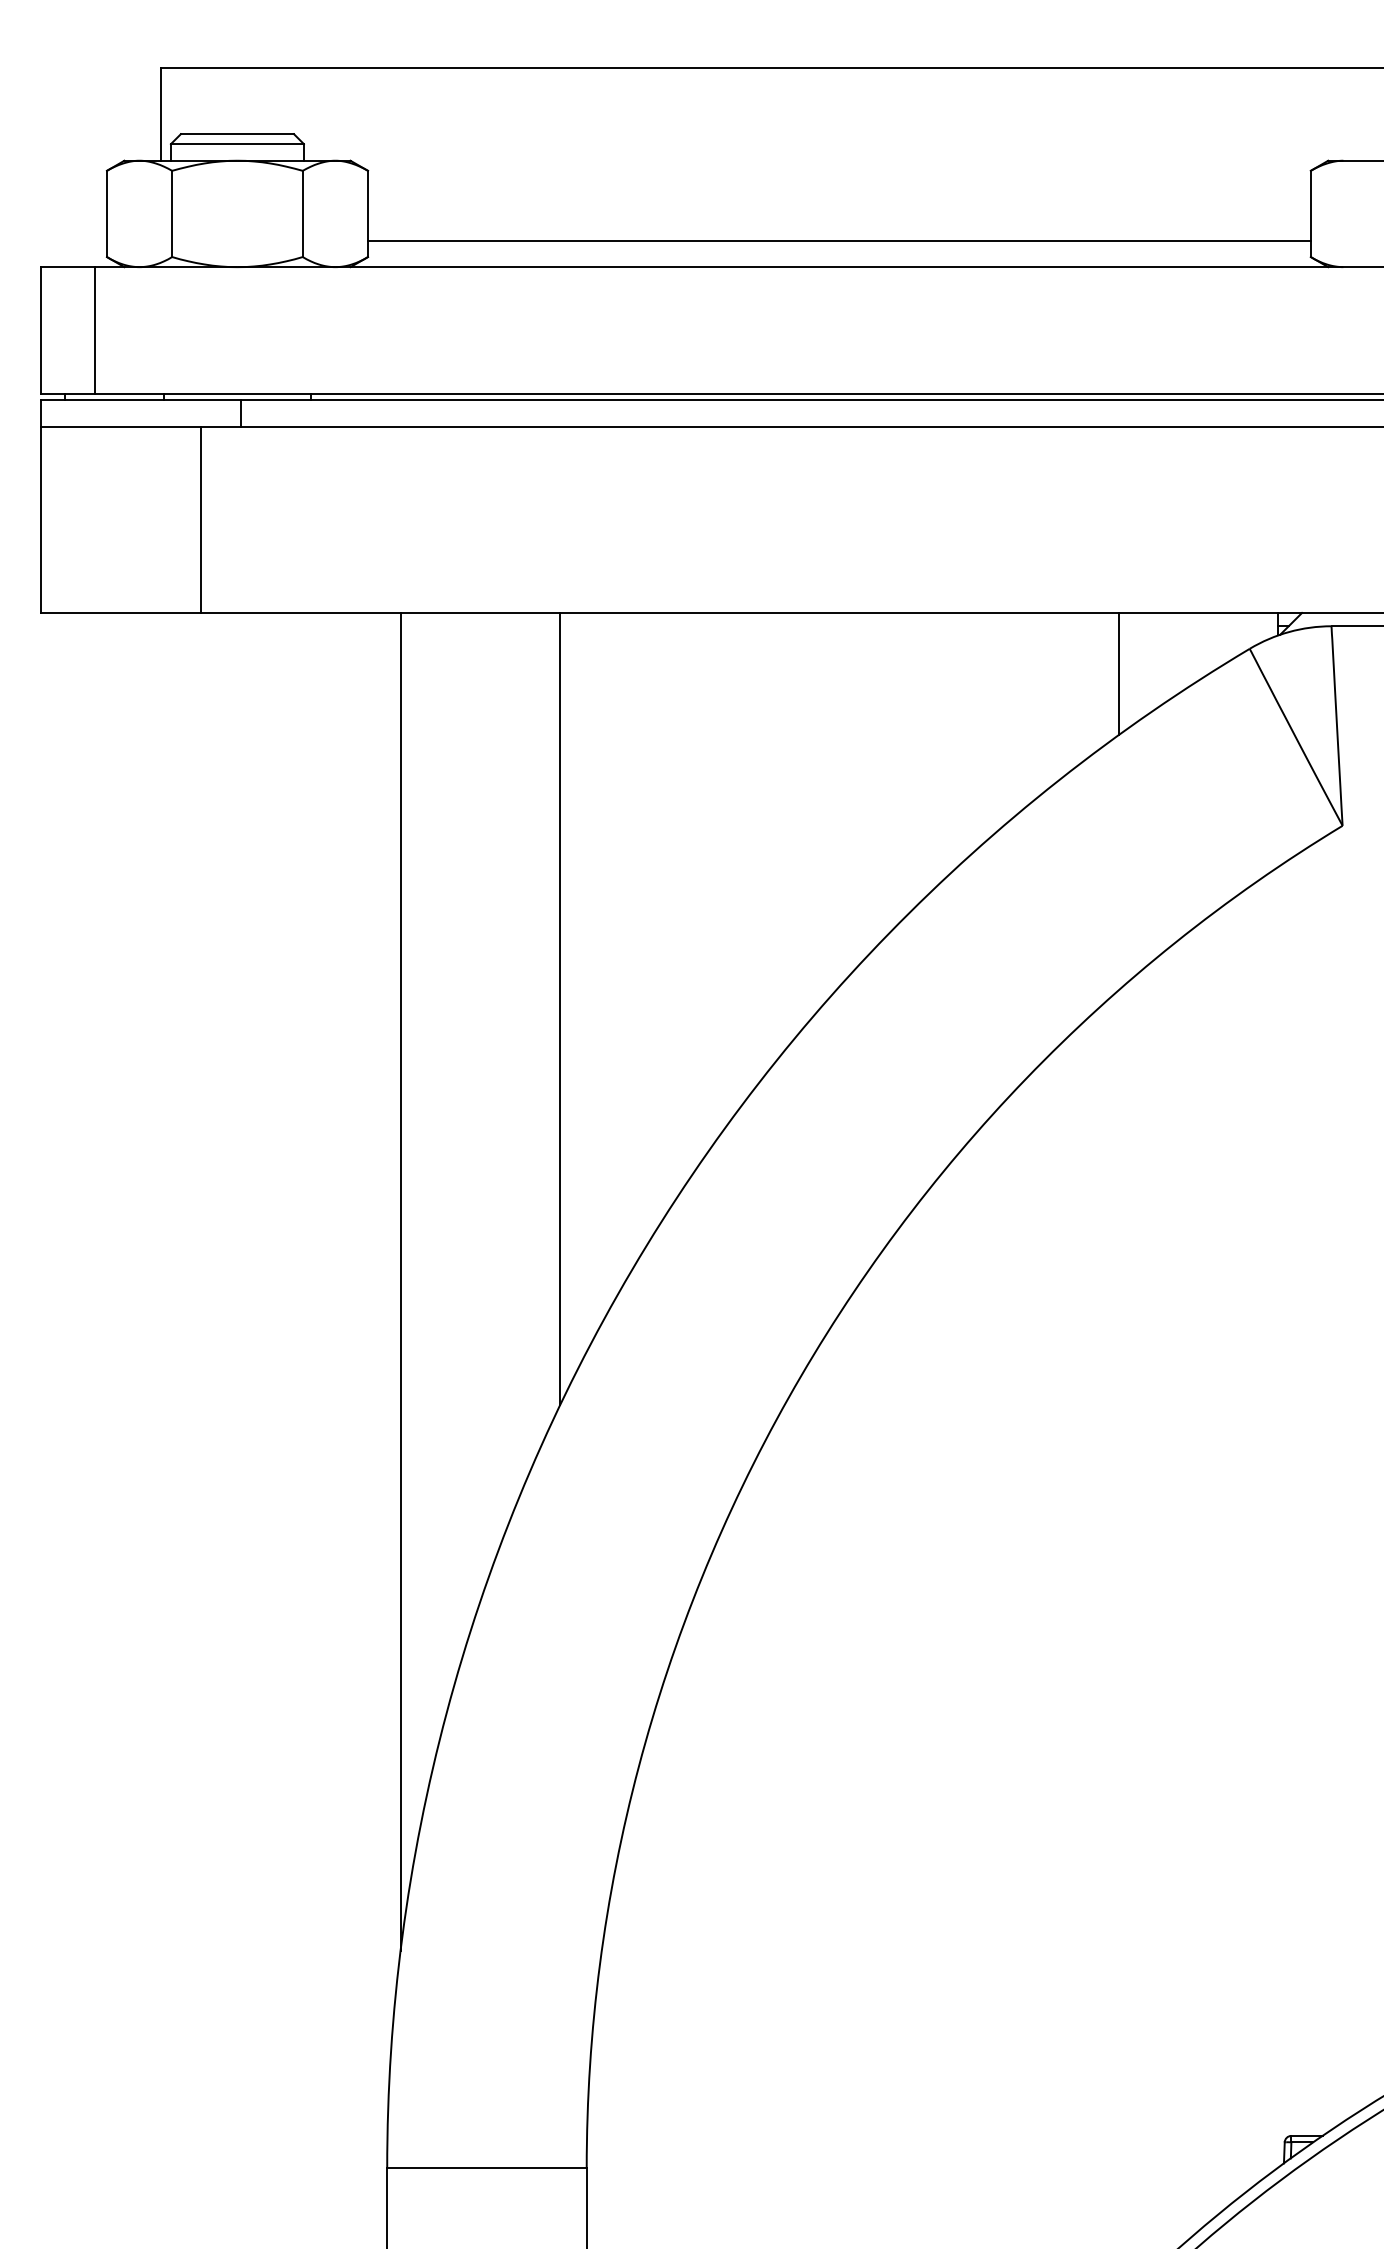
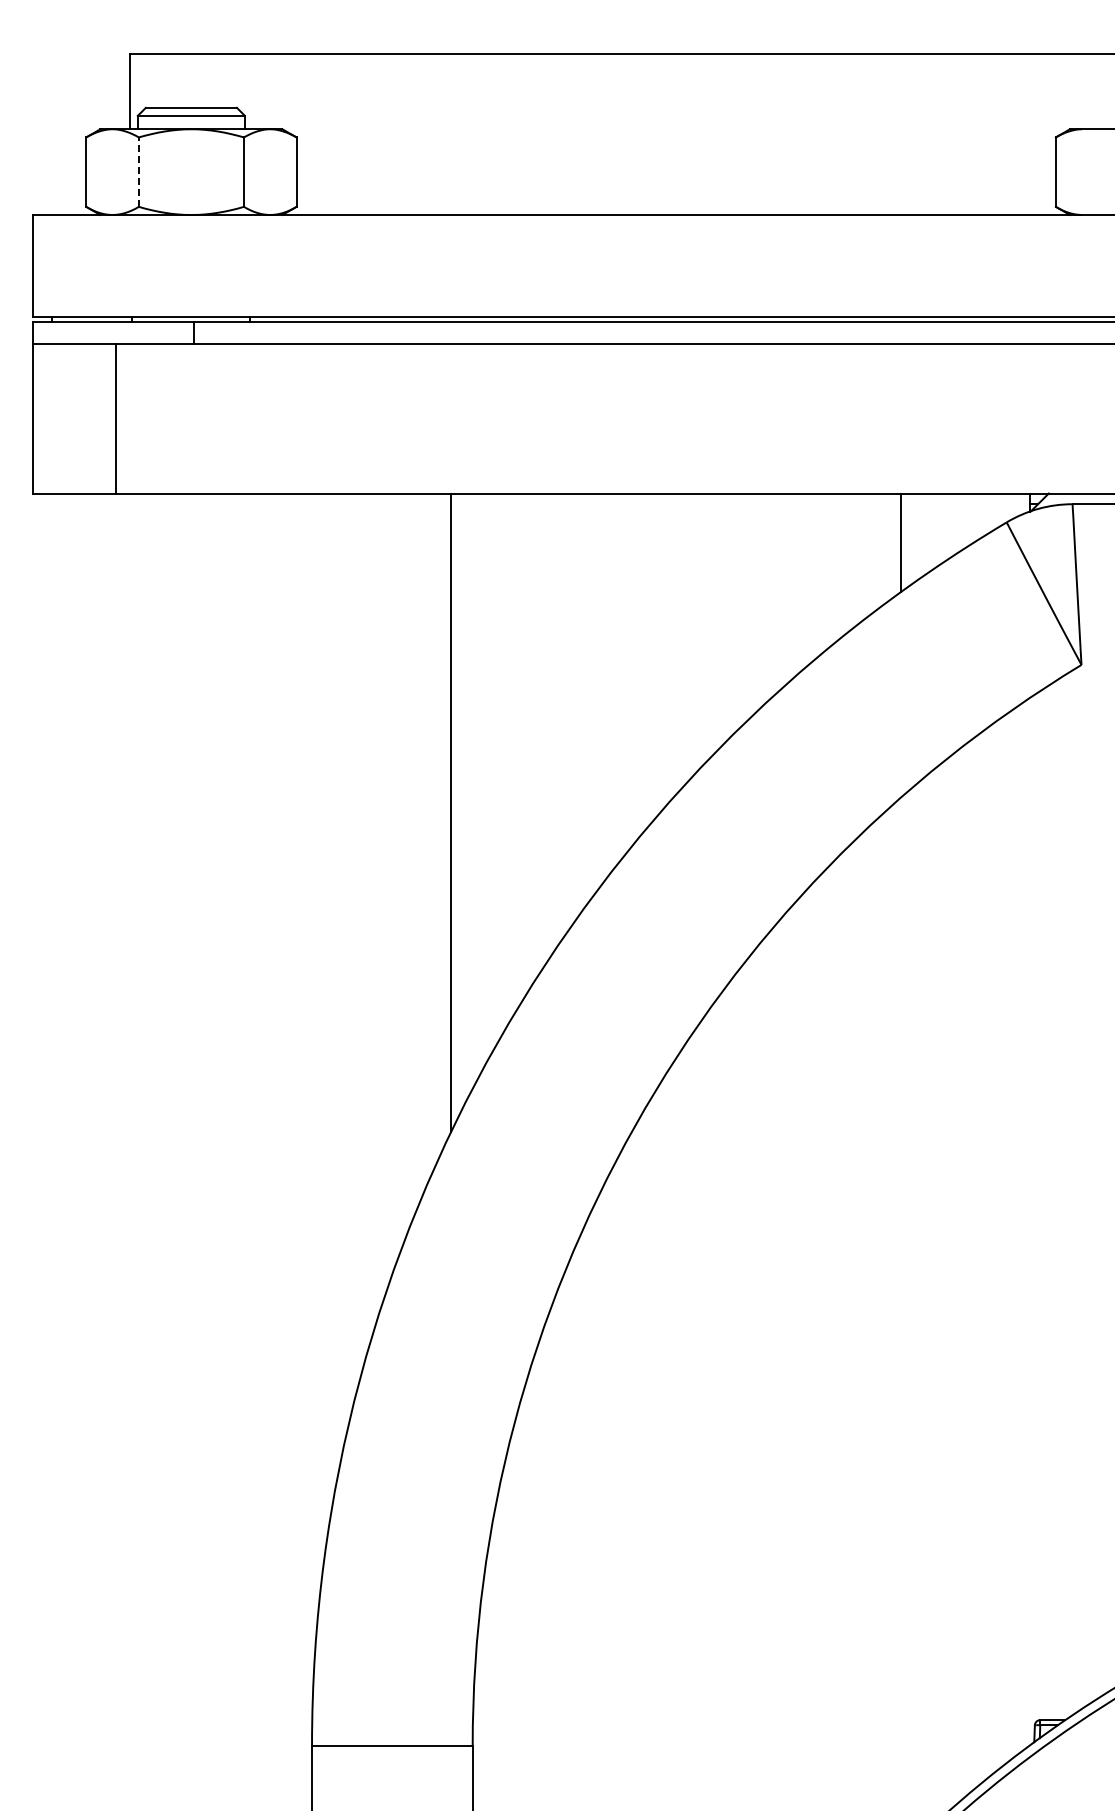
line: (171, 214) -> (138, 172), solid -> dashed
line: (838, 240) -> (675, 193), removed
line: (94, 329) -> (76, 265), removed
line: (201, 519) -> (116, 418), moved
line: (400, 1282) -> (322, 1032), removed

